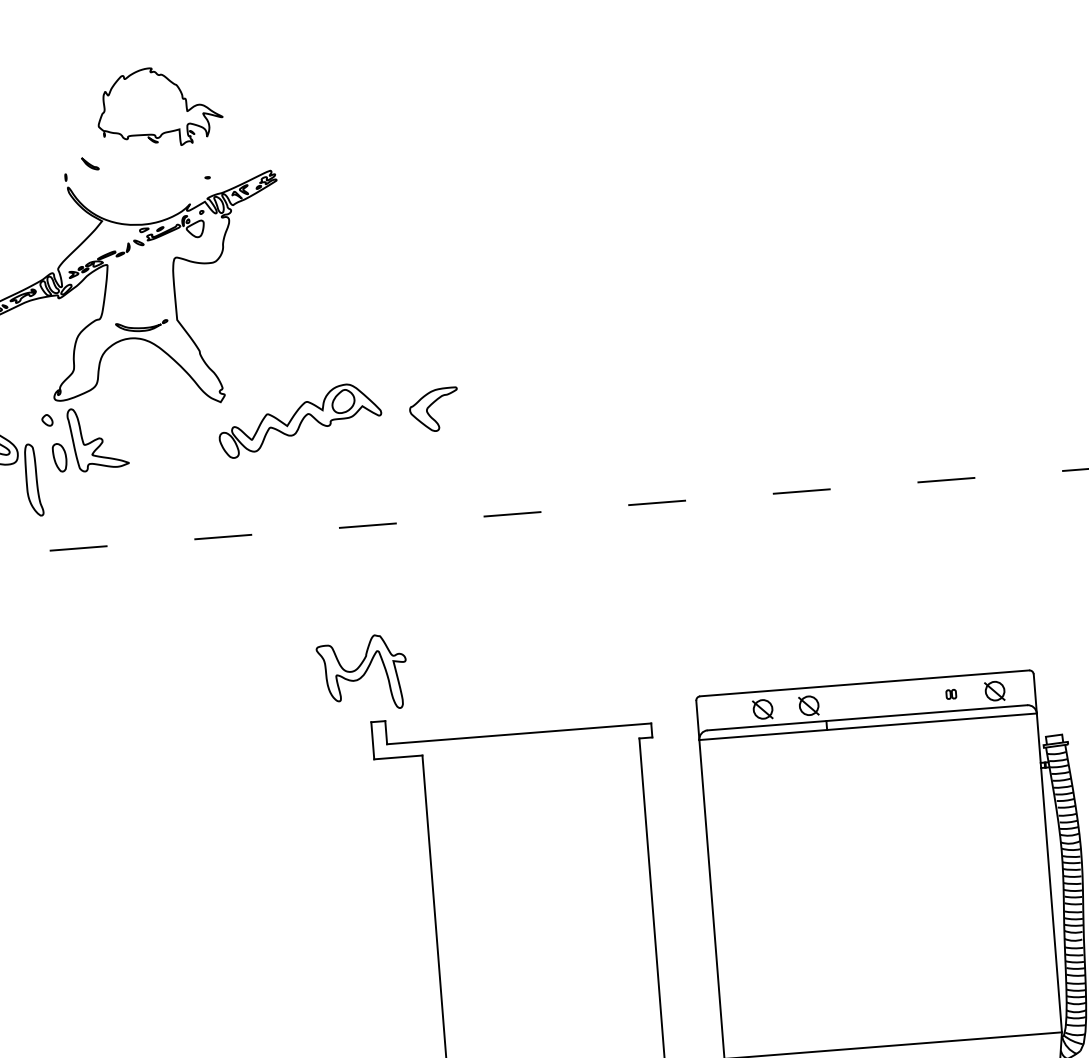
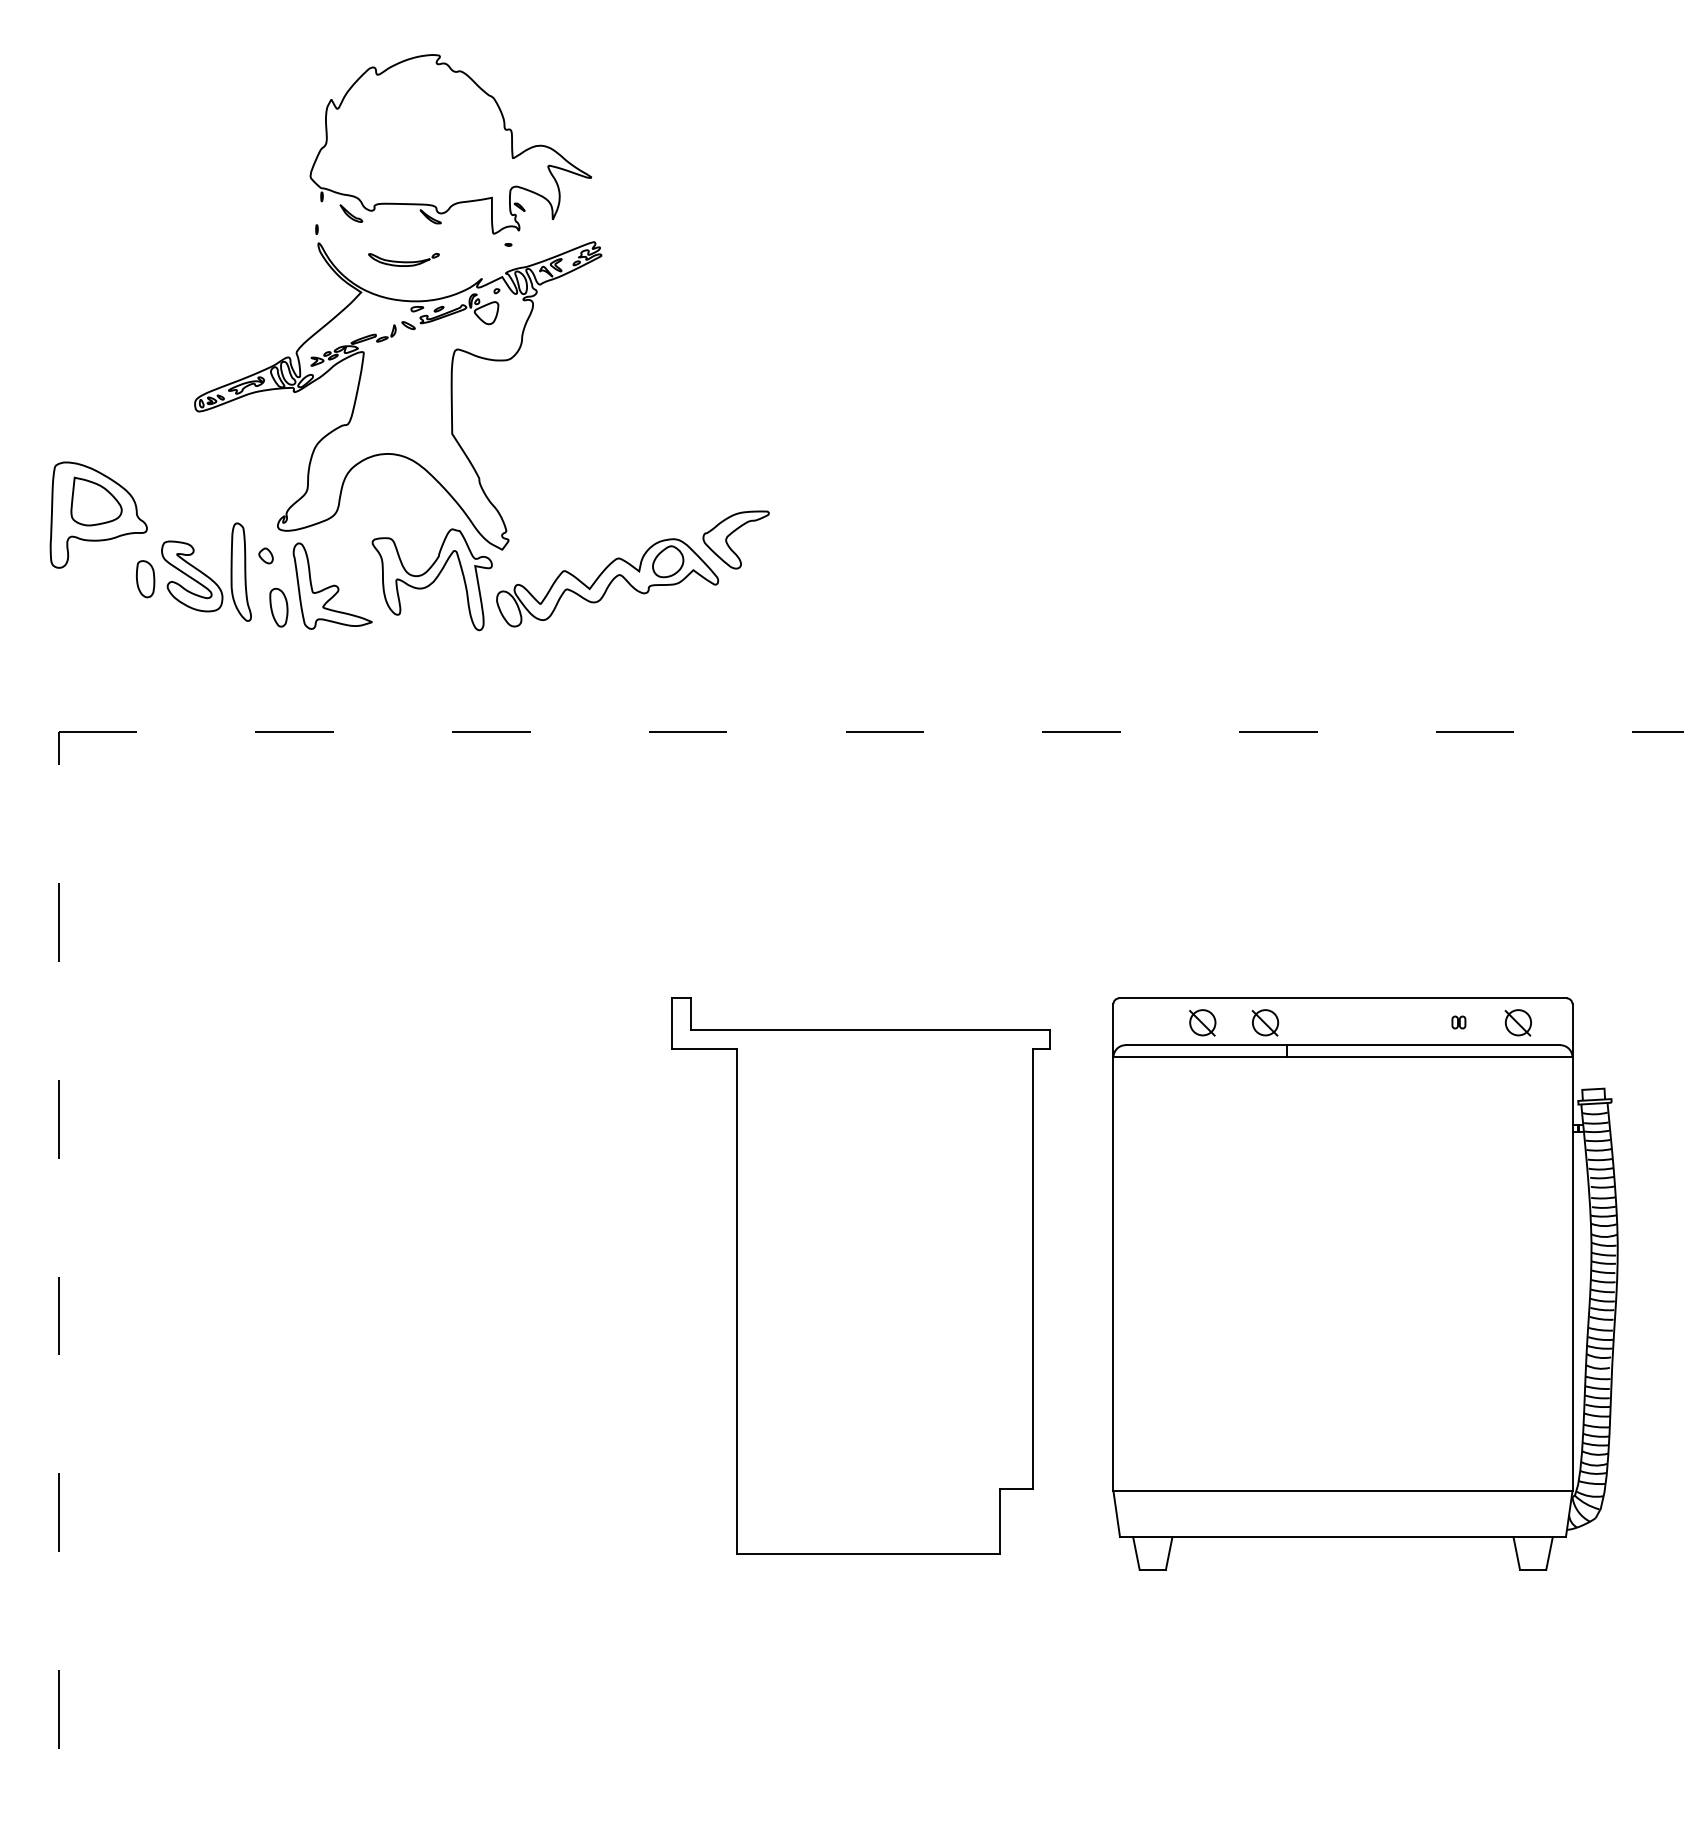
part: (159, 107) -> (450, 144), size x1.67
part: (141, 326) -> (403, 259), moved
part: (430, 406) -> (731, 534), moved
part: (33, 479) -> (240, 571), moved
part: (362, 673) -> (431, 579), moved

